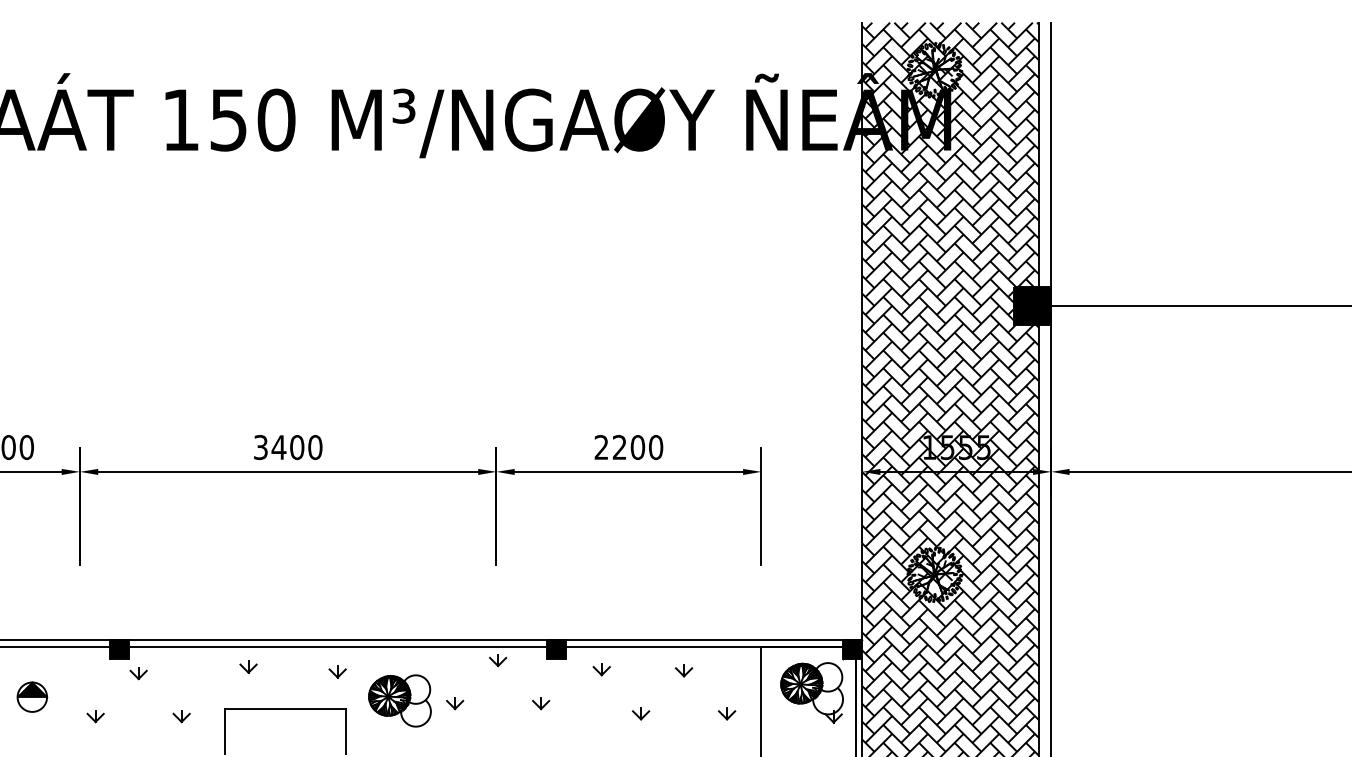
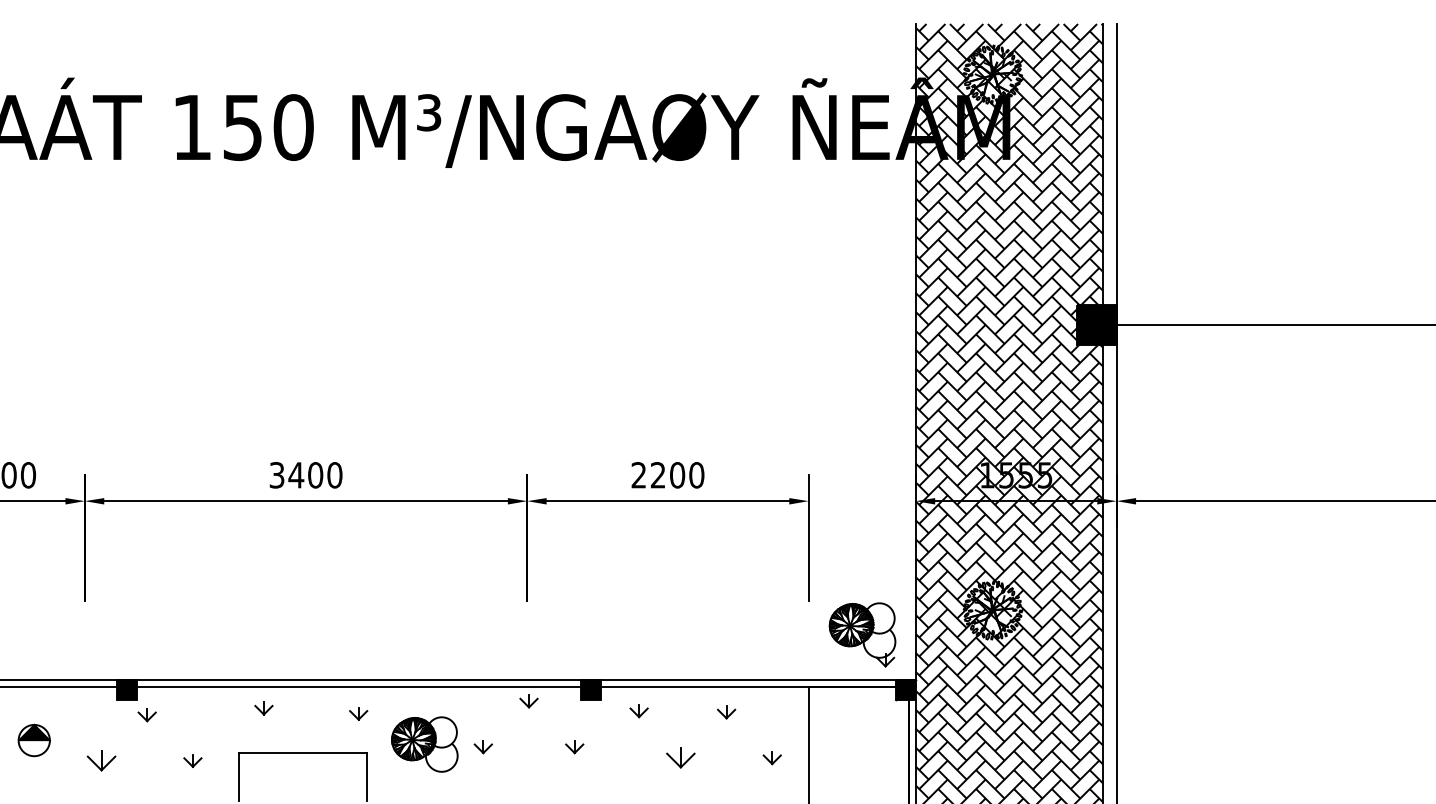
part: (812, 692) -> (862, 634), moved
part: (640, 714) -> (680, 758), size x1.6
part: (95, 715) -> (101, 760), size x1.6

